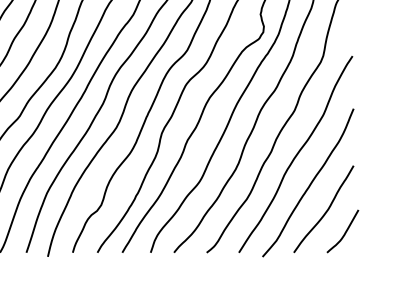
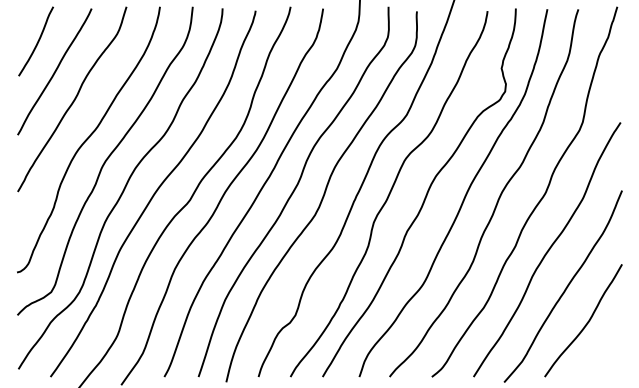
curve: (344, 233) -> (610, 351), removed

